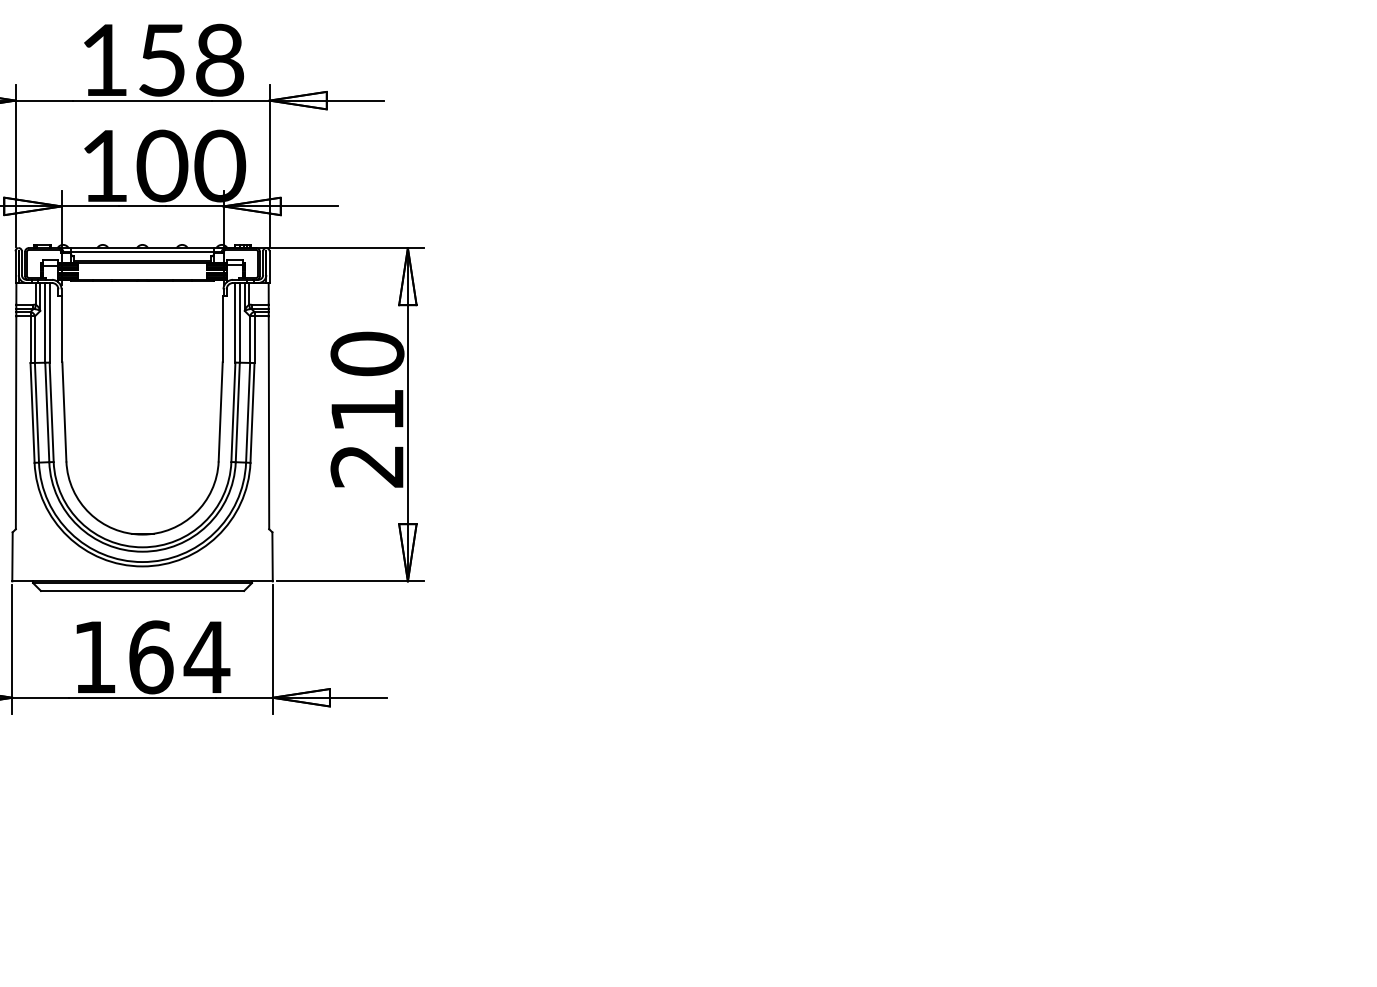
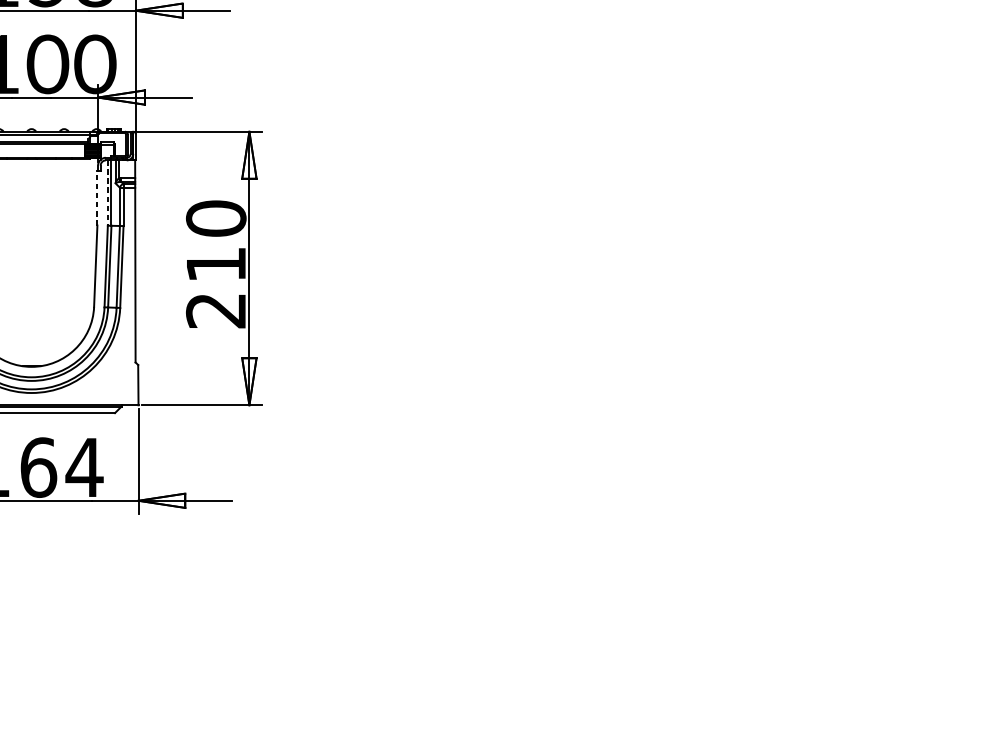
line: (235, 322) -> (107, 192), solid -> dashed
line: (222, 328) -> (97, 197), solid -> dashed

